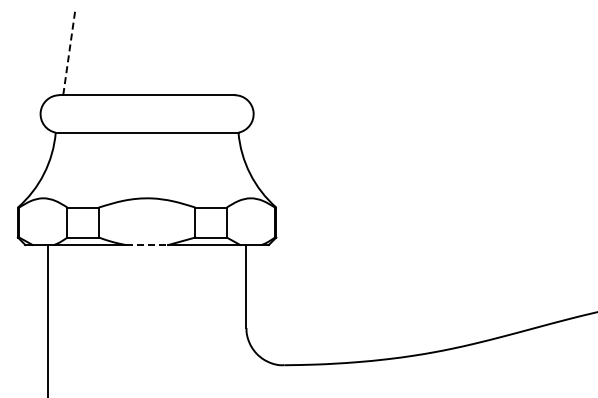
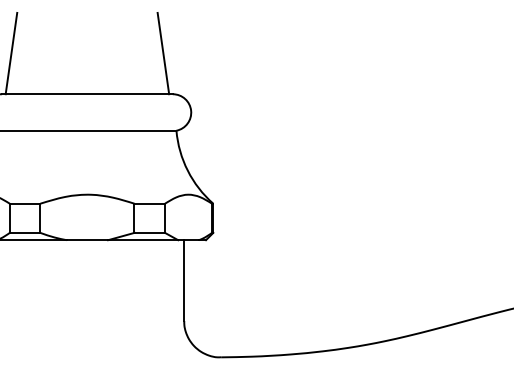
line: (225, 53) -> (163, 53), added
line: (69, 54) -> (11, 54), dashed -> solid
line: (147, 245) -> (87, 240), dashed -> solid

